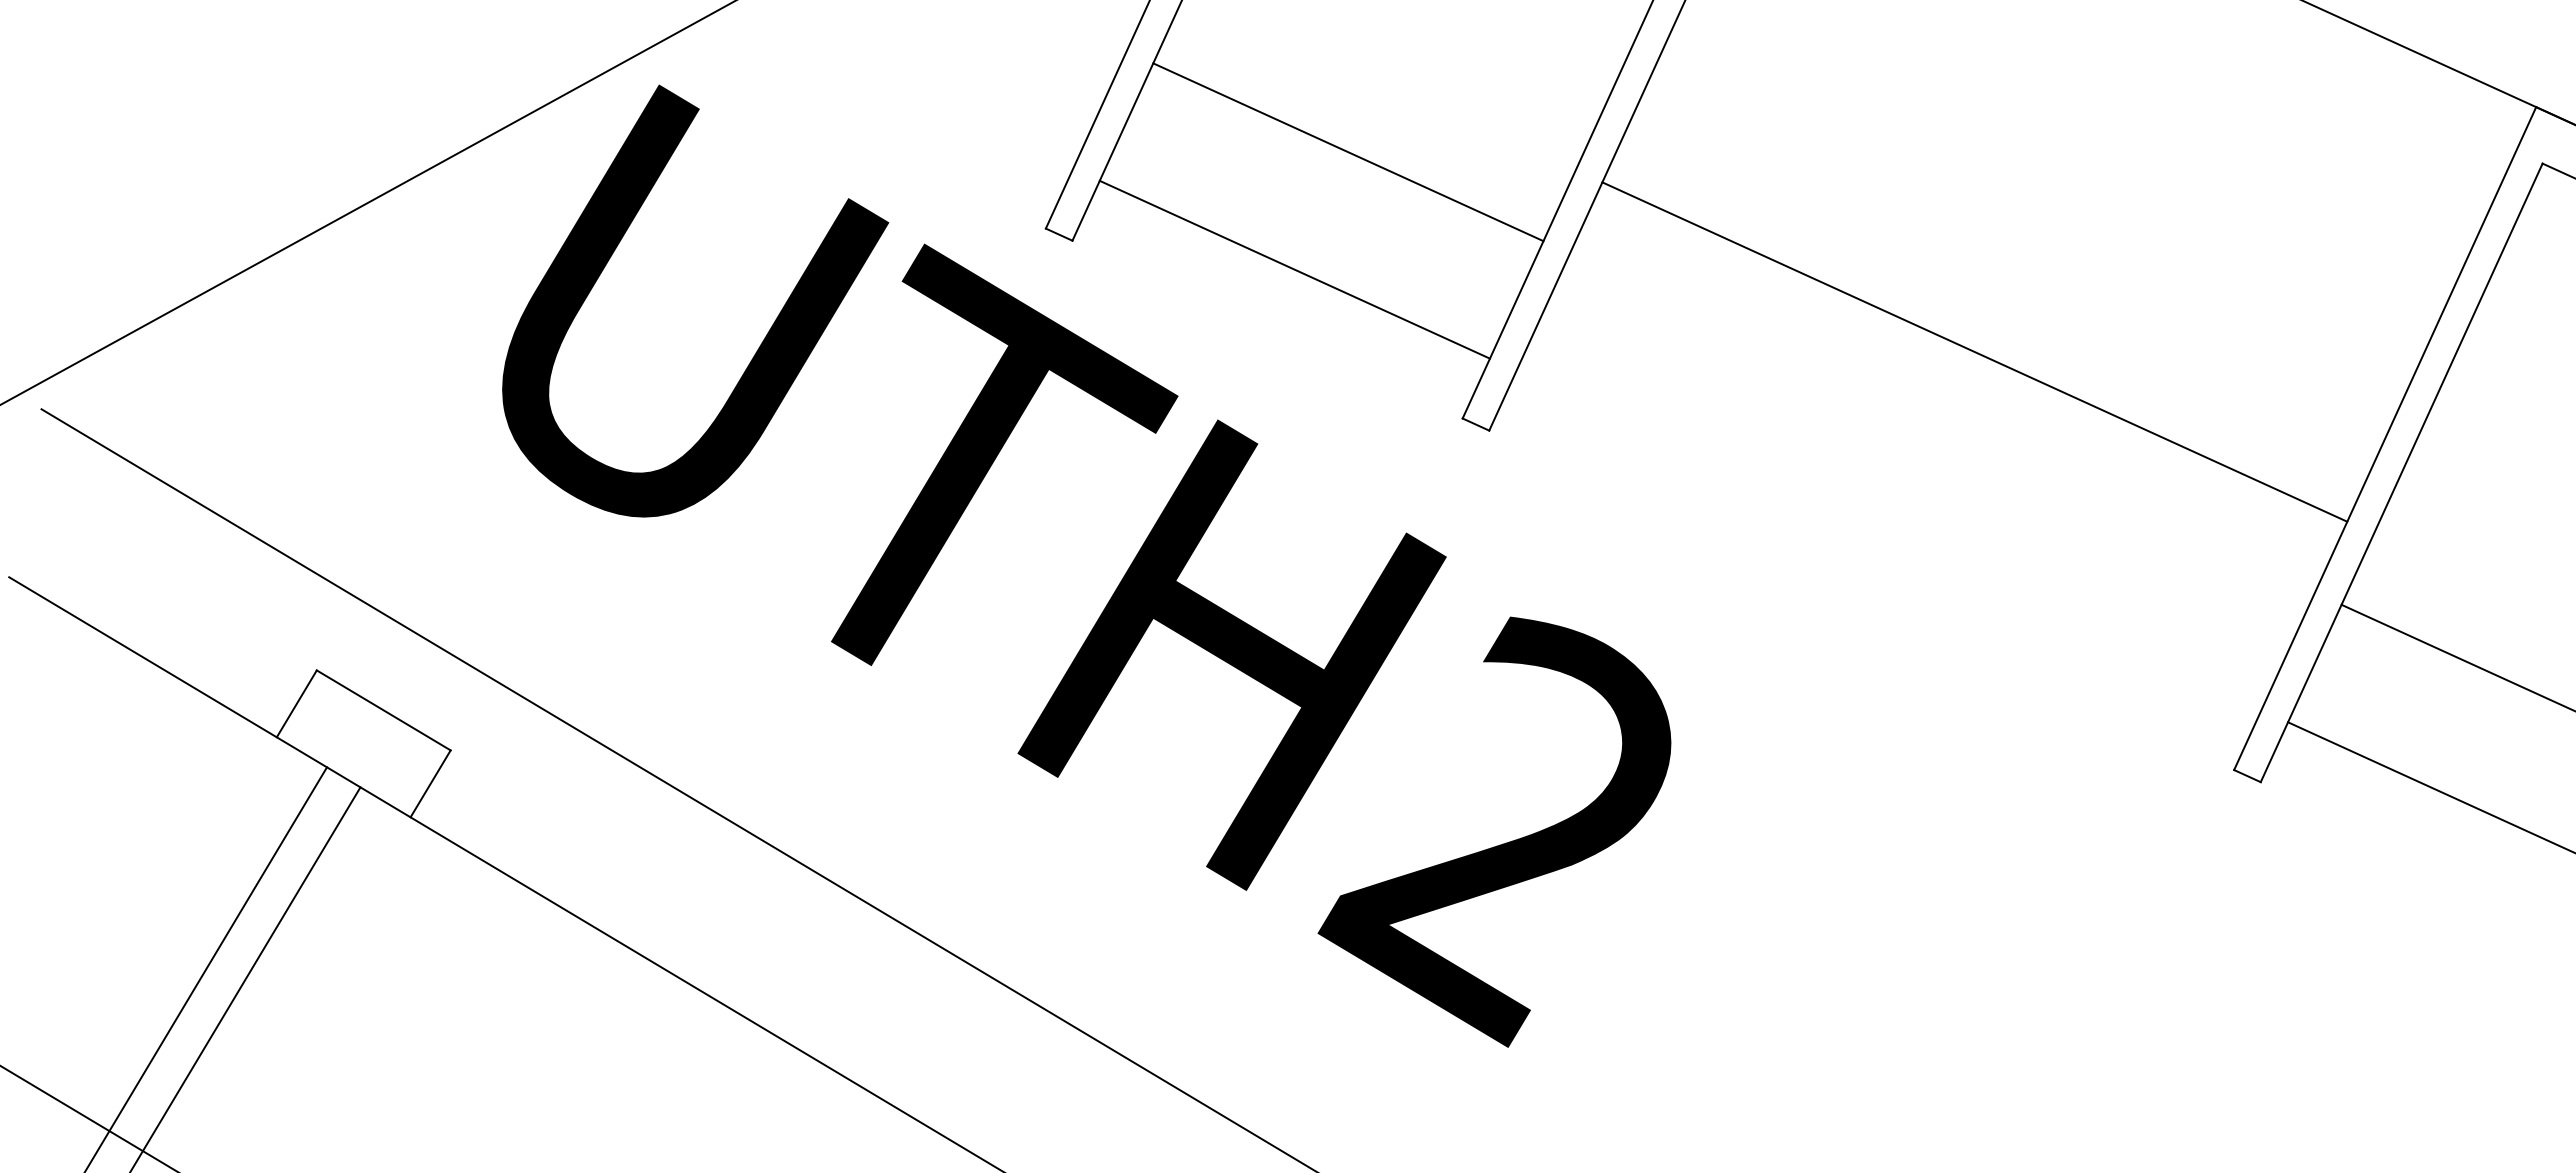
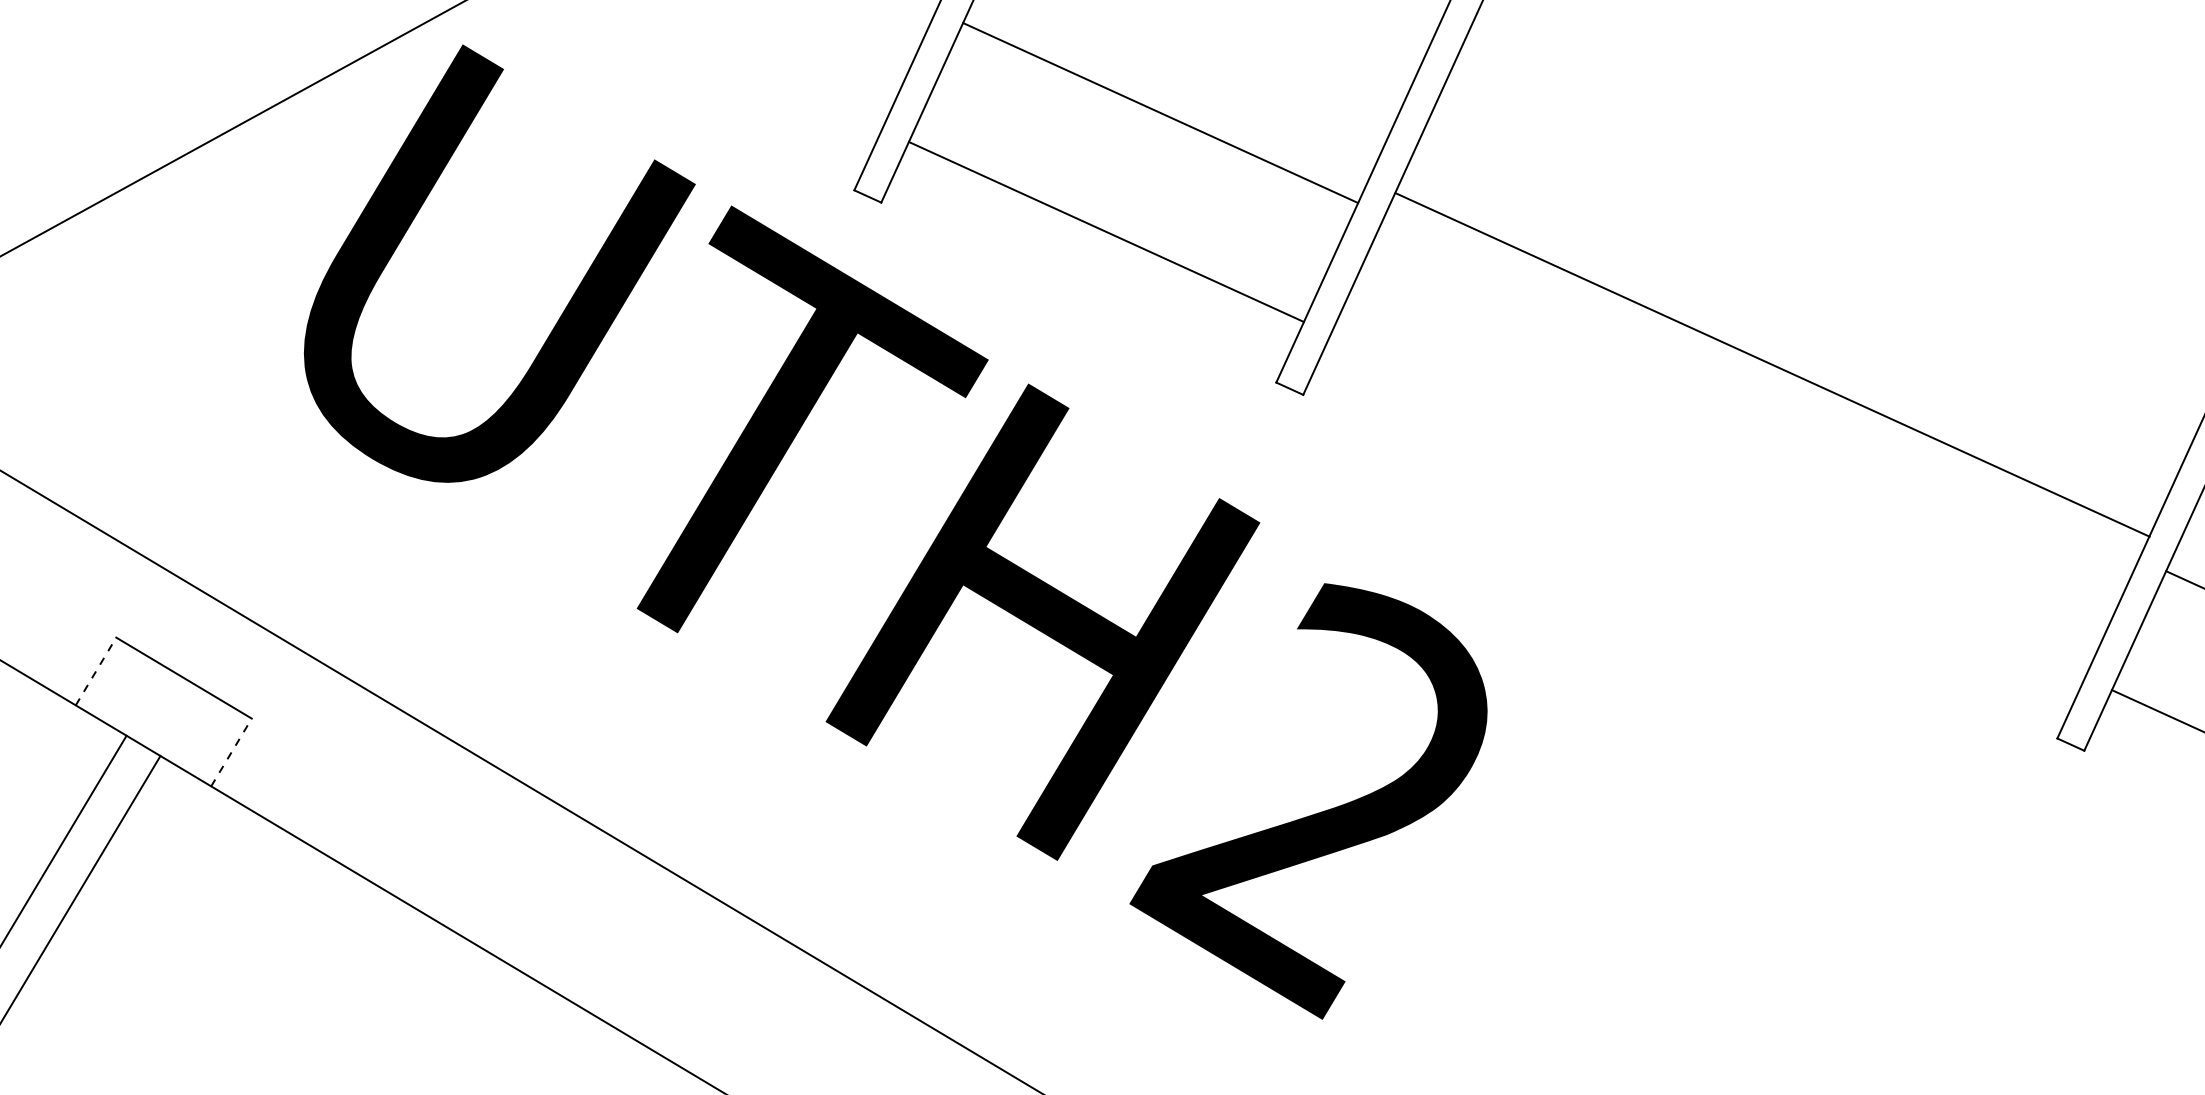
line: (1974, 351) -> (1772, 364), moved
line: (296, 703) -> (95, 671), solid -> dashed
line: (430, 783) -> (231, 752), solid -> dashed

